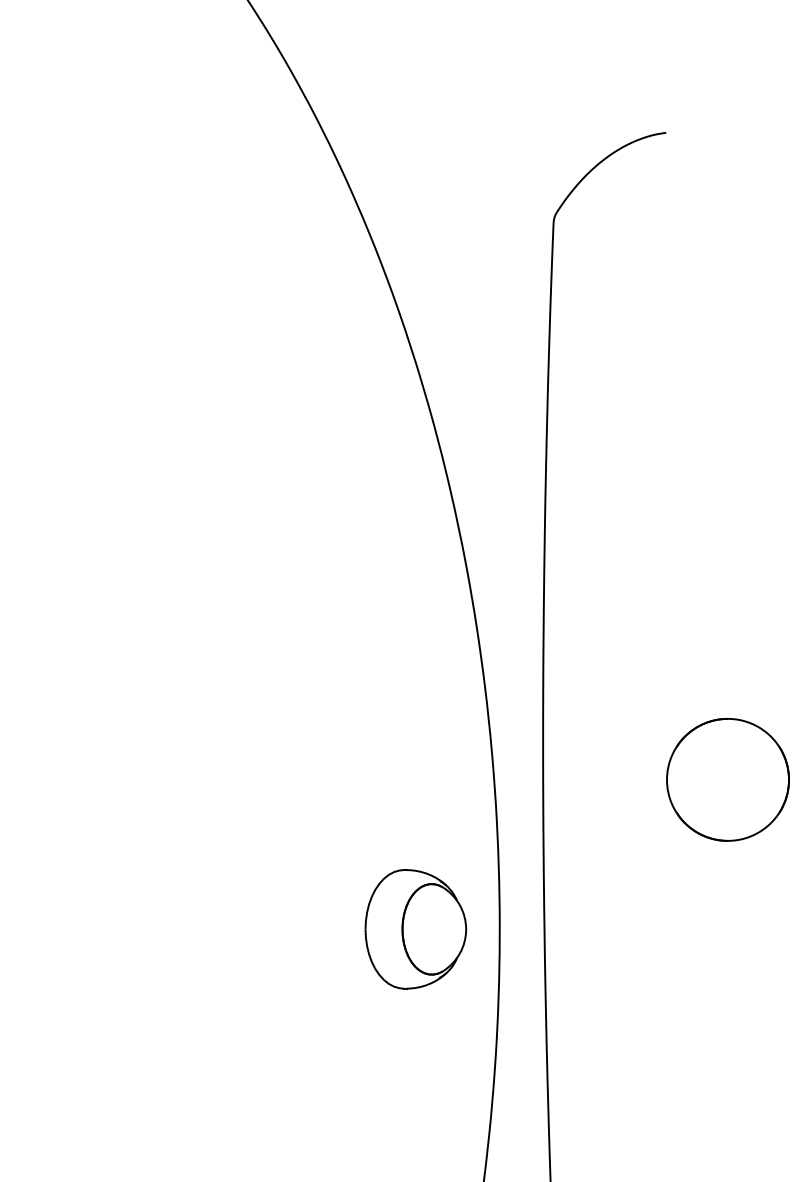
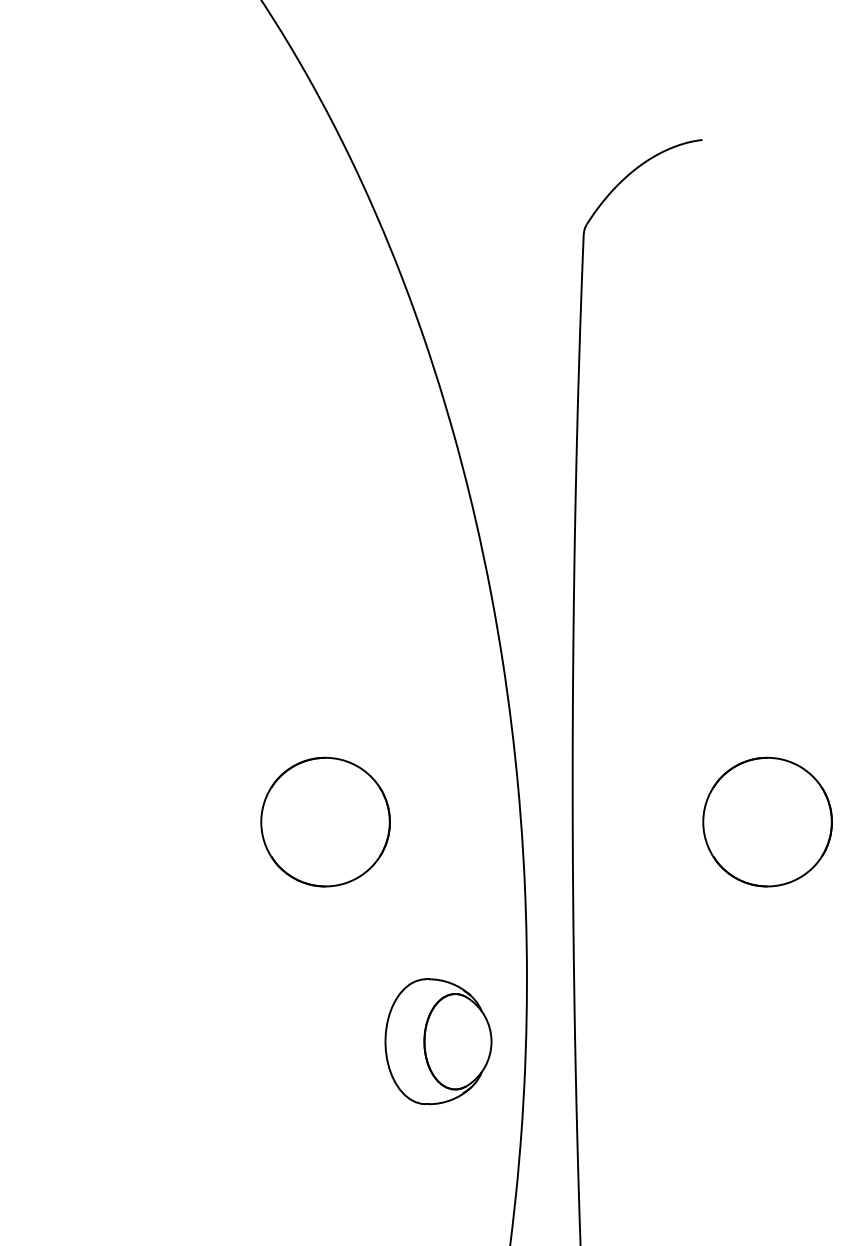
part: (308, 779) -> (325, 821), added
part: (415, 929) -> (438, 1041), moved

